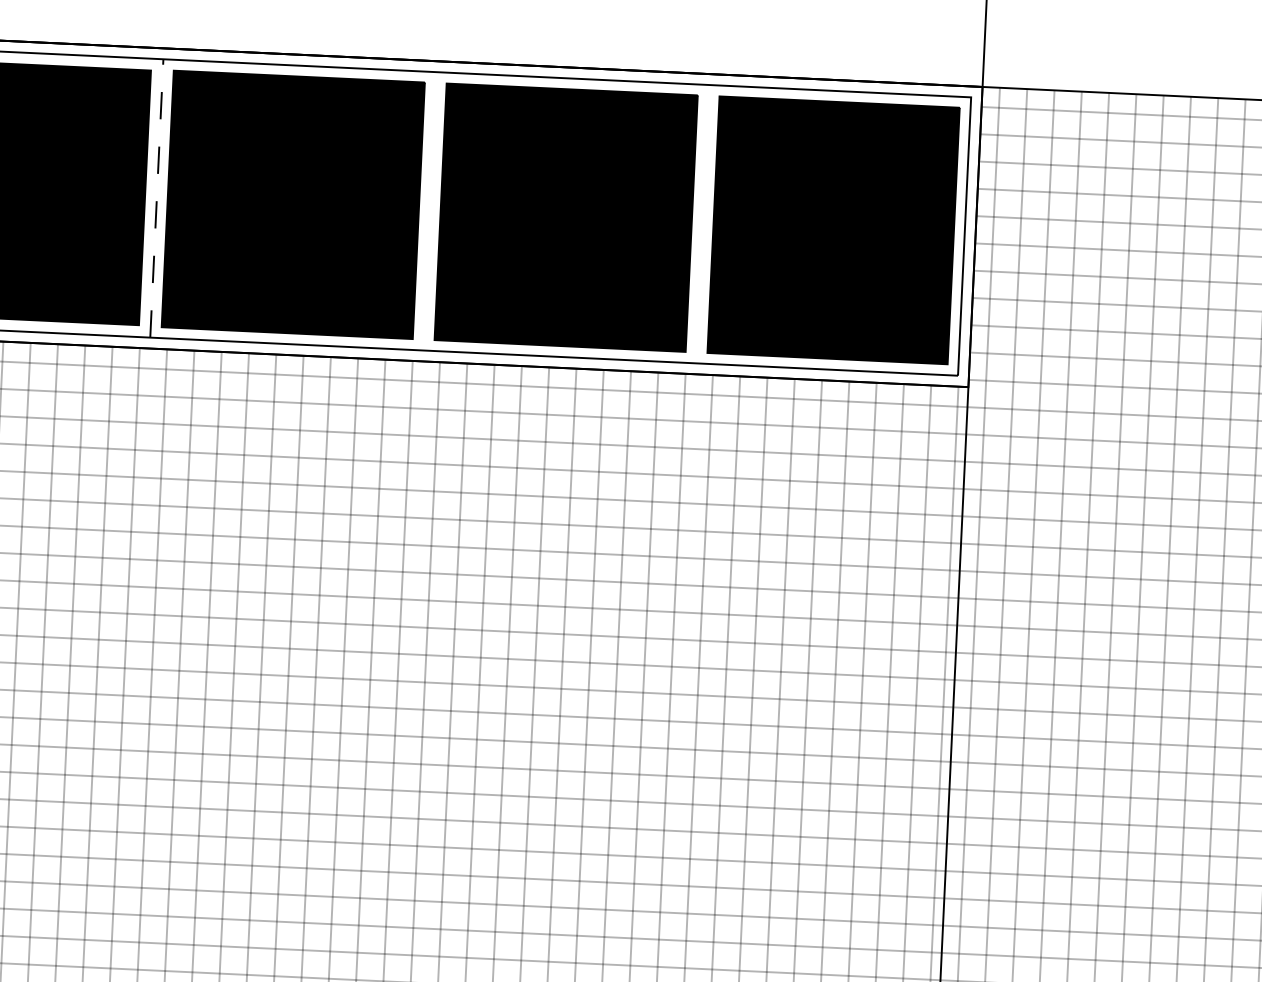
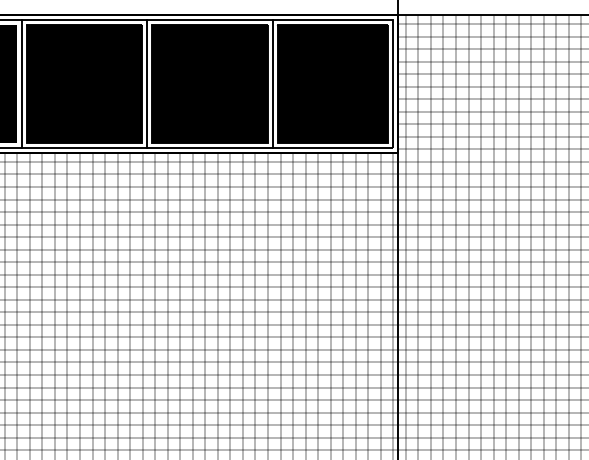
line: (156, 197) -> (21, 83), dashed -> solid
line: (430, 210) -> (147, 83), added
line: (702, 223) -> (272, 83), added

